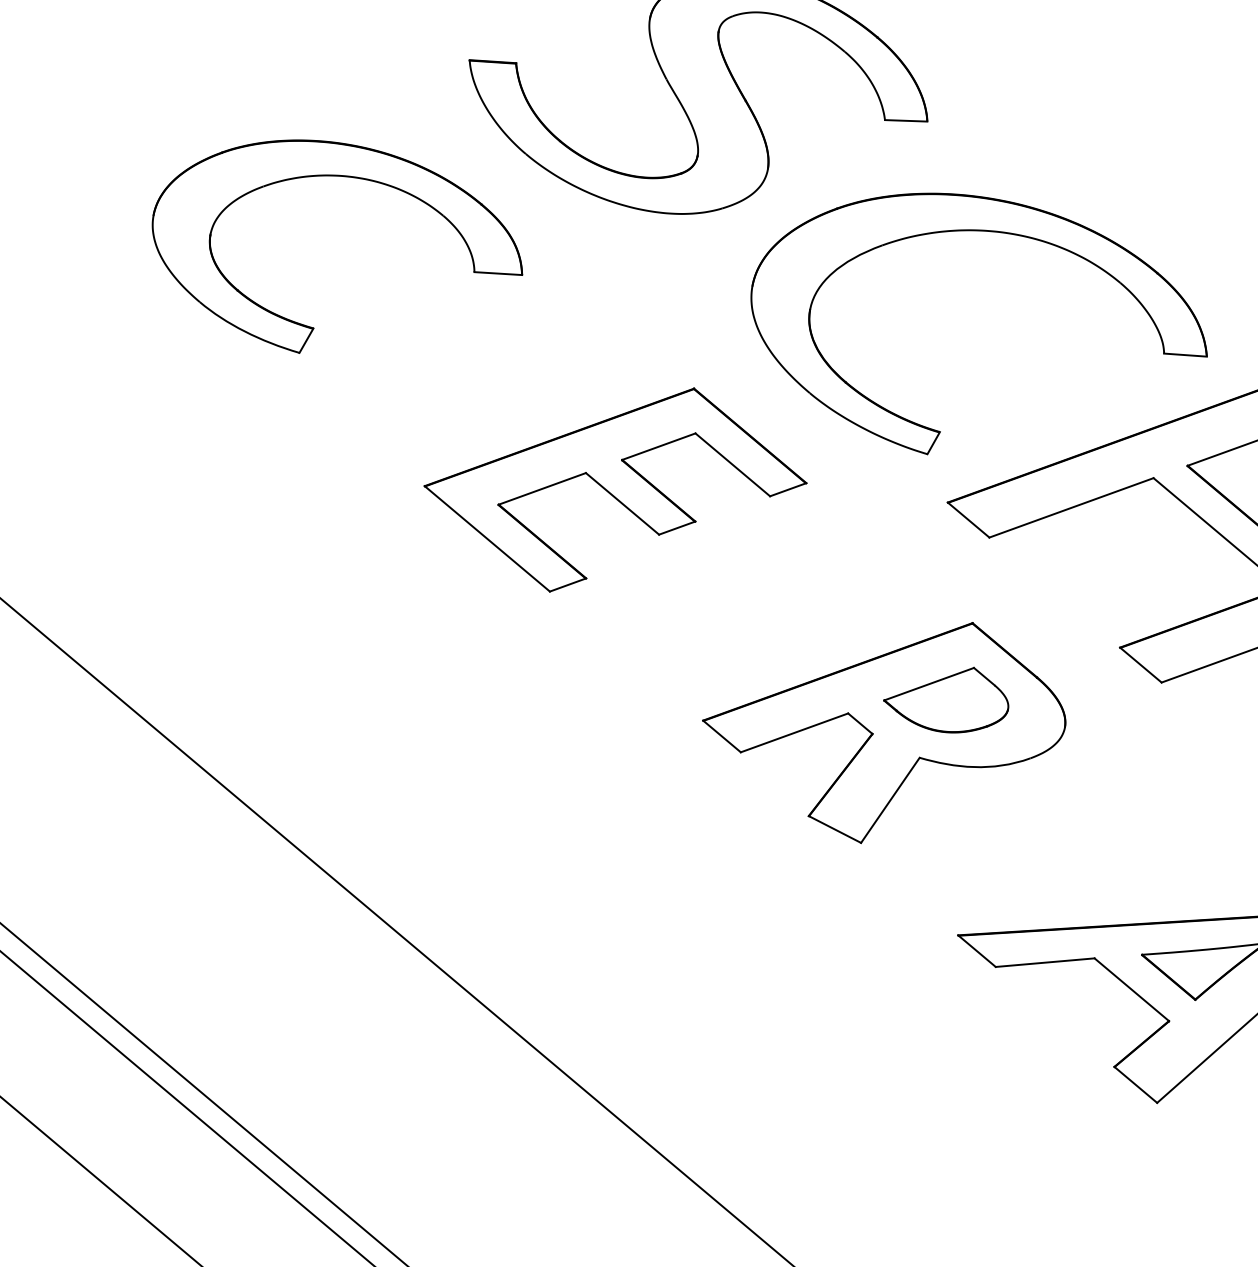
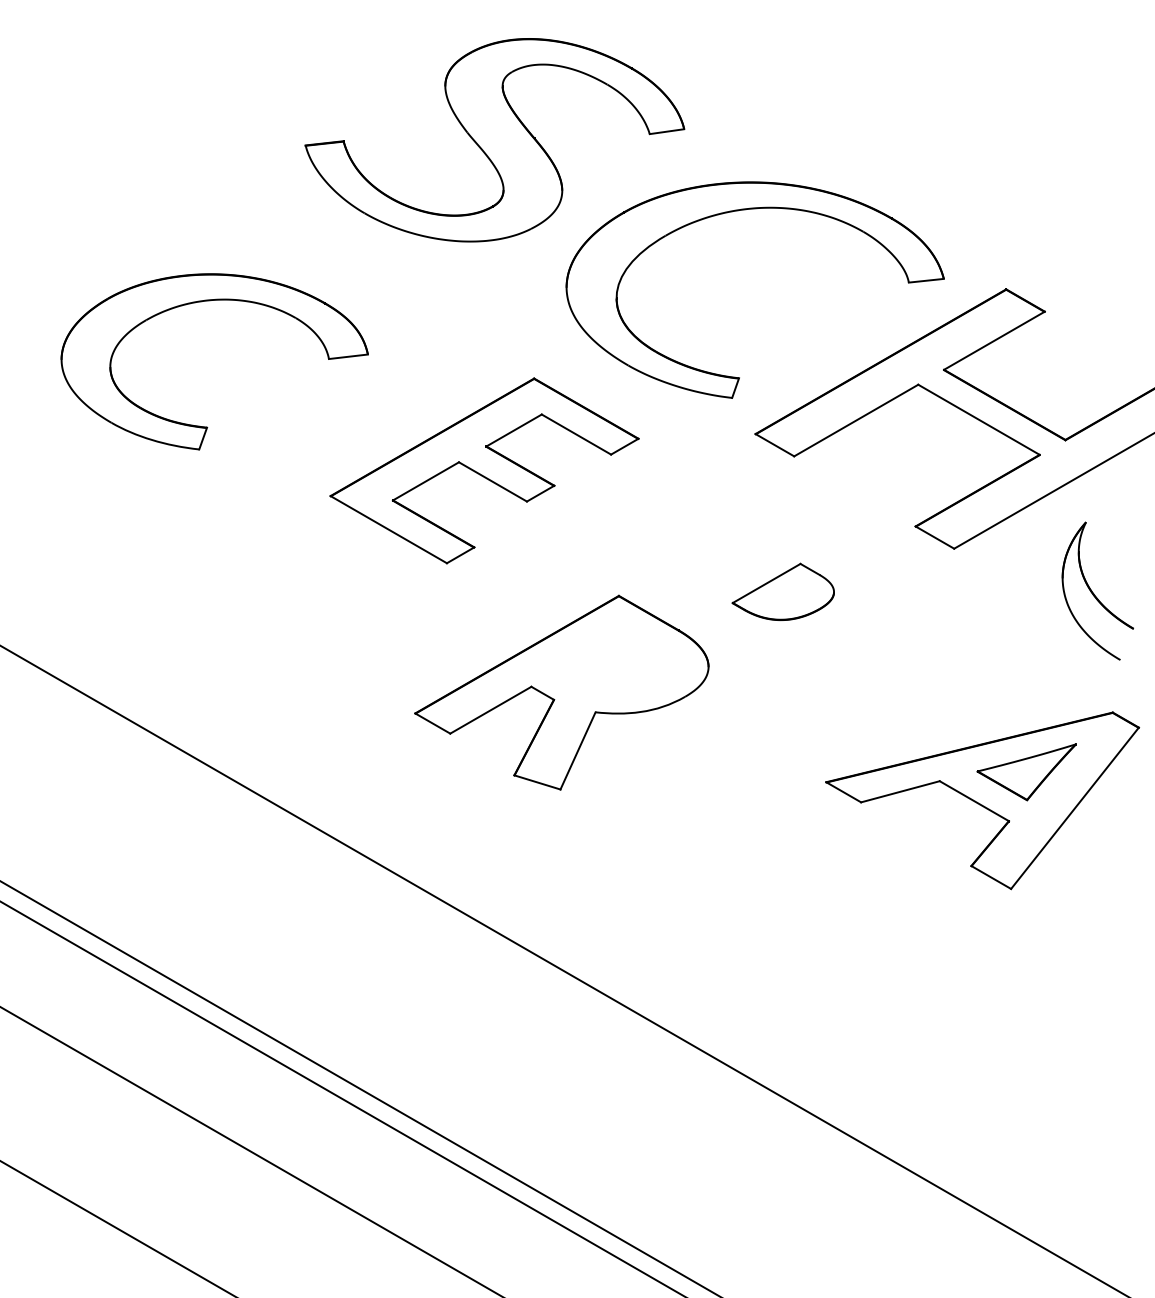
part: (344, 177) -> (210, 301), moved
part: (883, 726) -> (561, 692), moved

